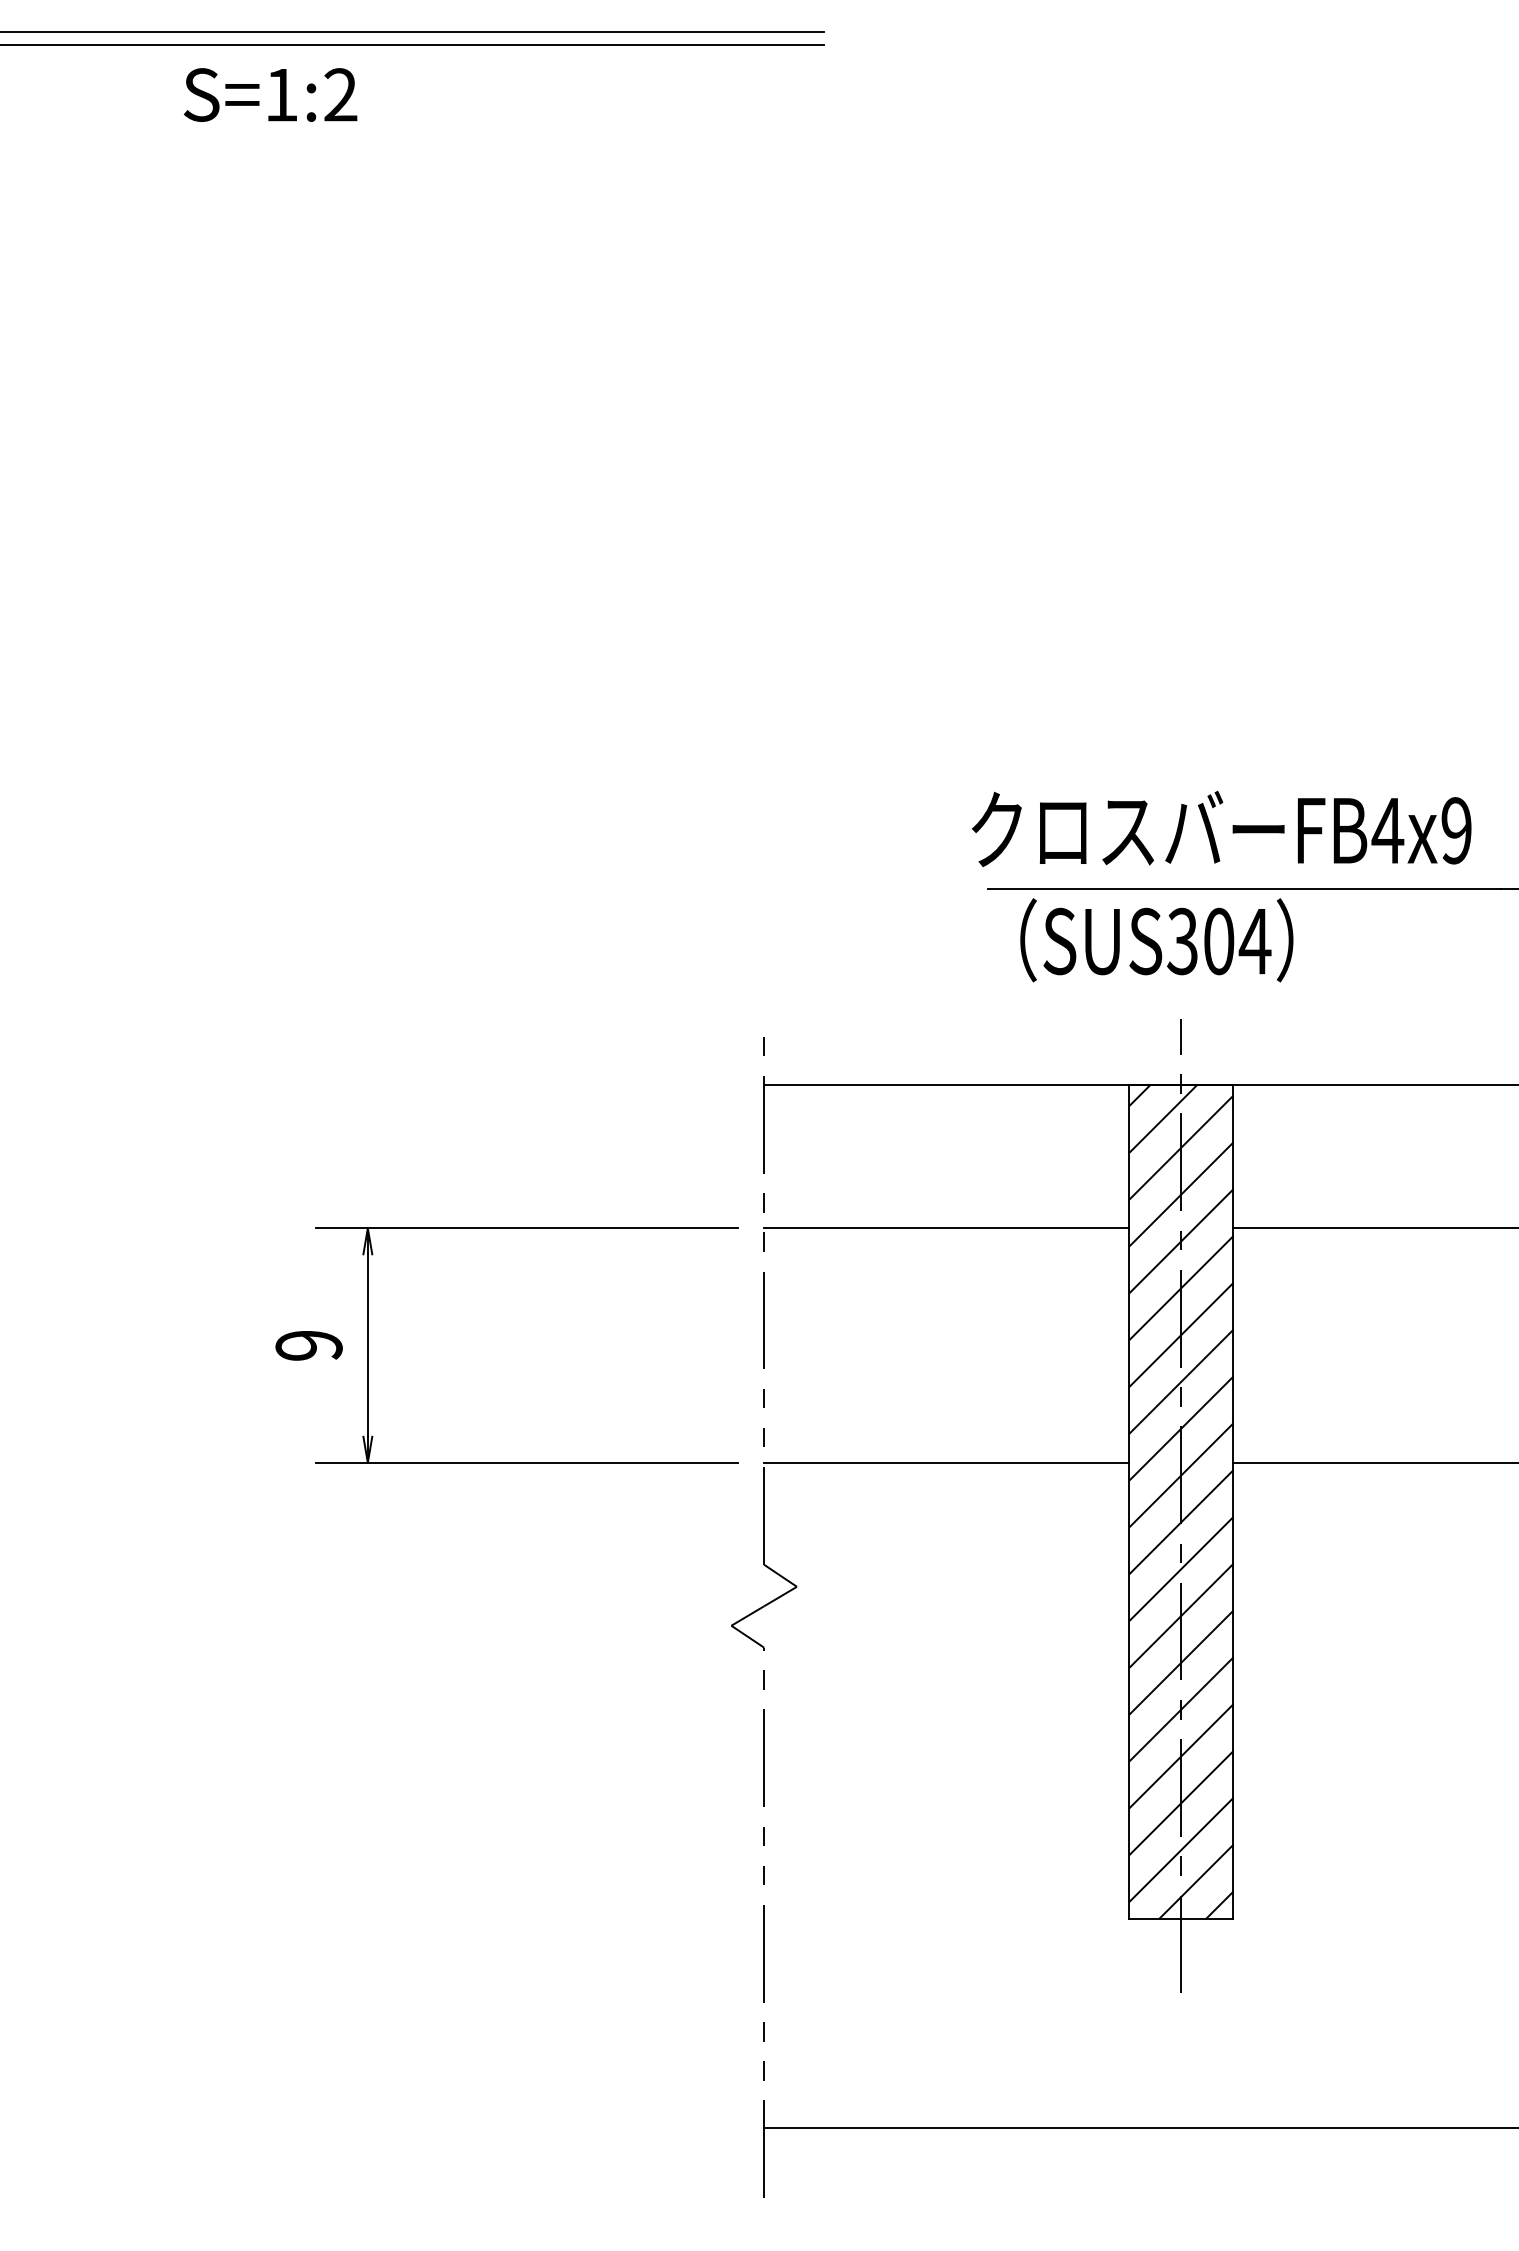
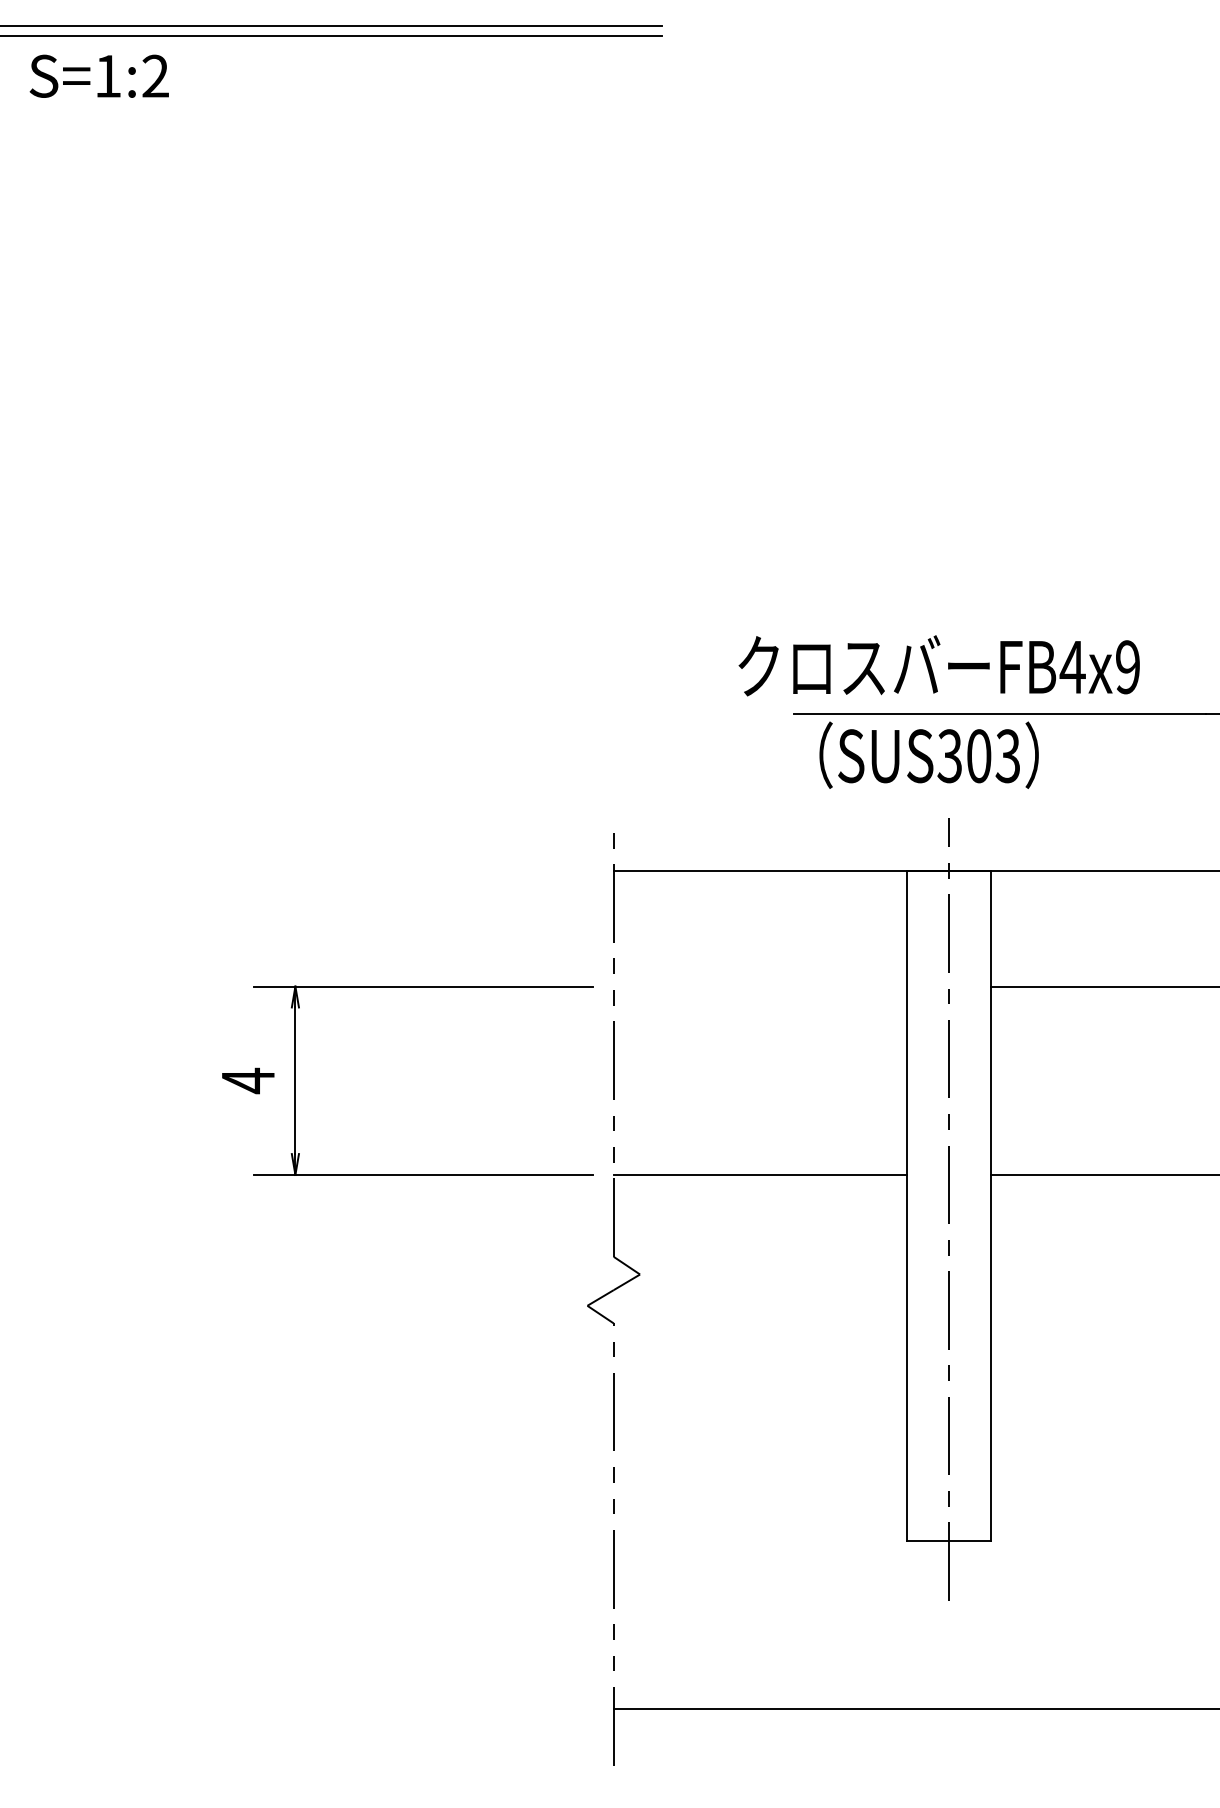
text: (269, 94) -> (98, 75), moved
text: (1220, 828) -> (938, 665), moved
text: (1254, 941) -> (1007, 756), SUS304 -> SUS303
line: (945, 1228) -> (759, 986), removed
text: (309, 1345) -> (248, 1080), 9 -> 4
hatch: (1180, 1502) -> (948, 1206), removed

